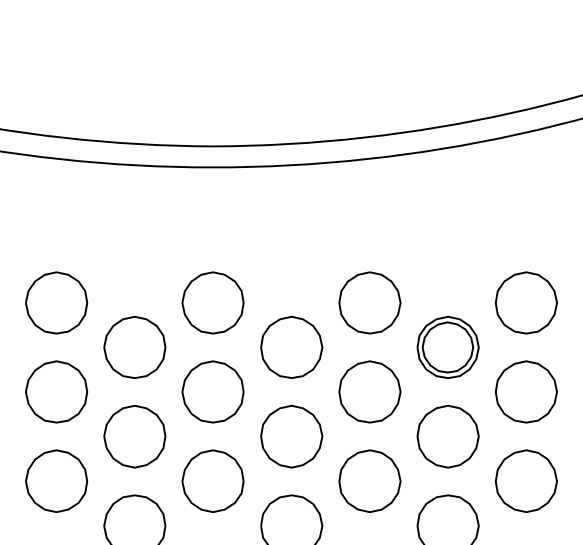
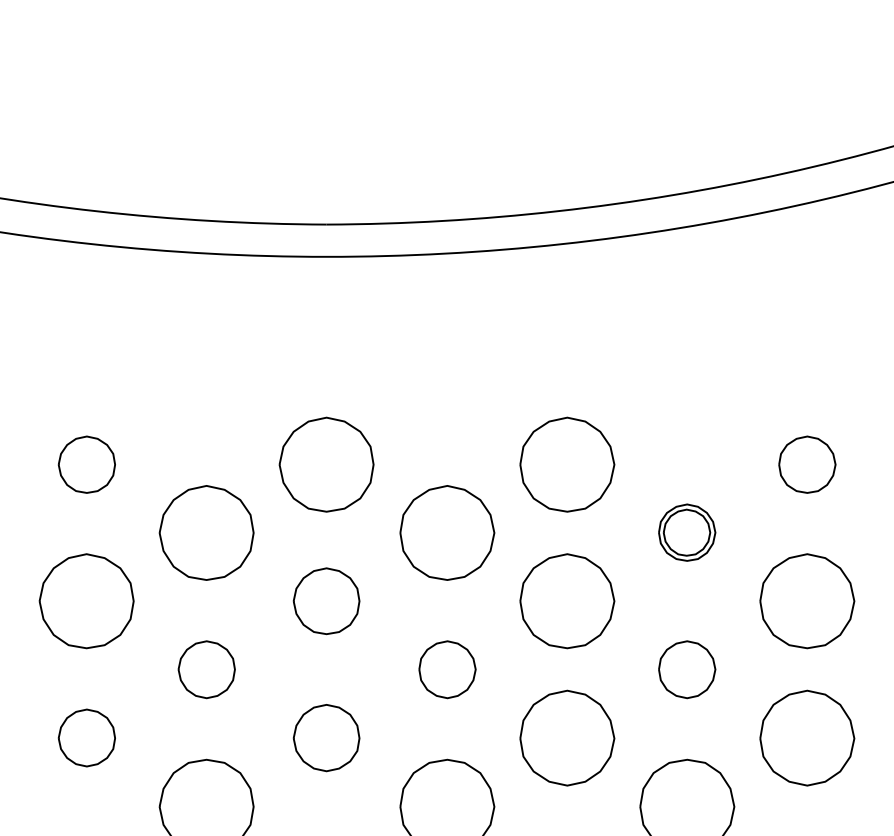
part: (56, 302) -> (86, 464), size x0.6
part: (526, 302) -> (807, 464), size x0.6
part: (447, 346) -> (686, 531), size x0.6
part: (212, 391) -> (325, 600), size x0.7
part: (134, 436) -> (206, 669), size x0.6
part: (291, 436) -> (447, 669), size x0.6
part: (447, 436) -> (686, 669), size x0.6
part: (56, 480) -> (86, 737), size x0.6
part: (212, 480) -> (325, 737), size x0.7

